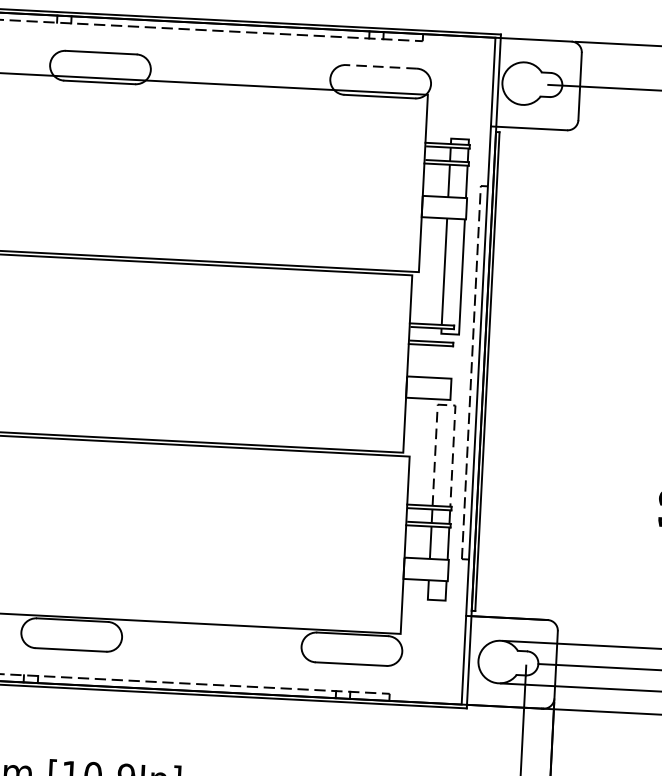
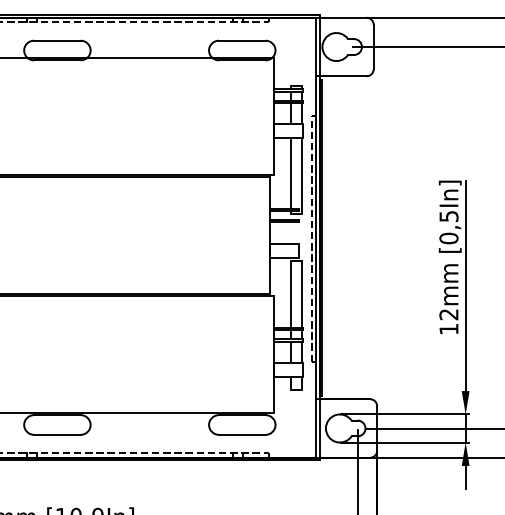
line: (380, 66) -> (241, 40), dashed -> solid
line: (446, 405) -> (296, 261), dashed -> solid

